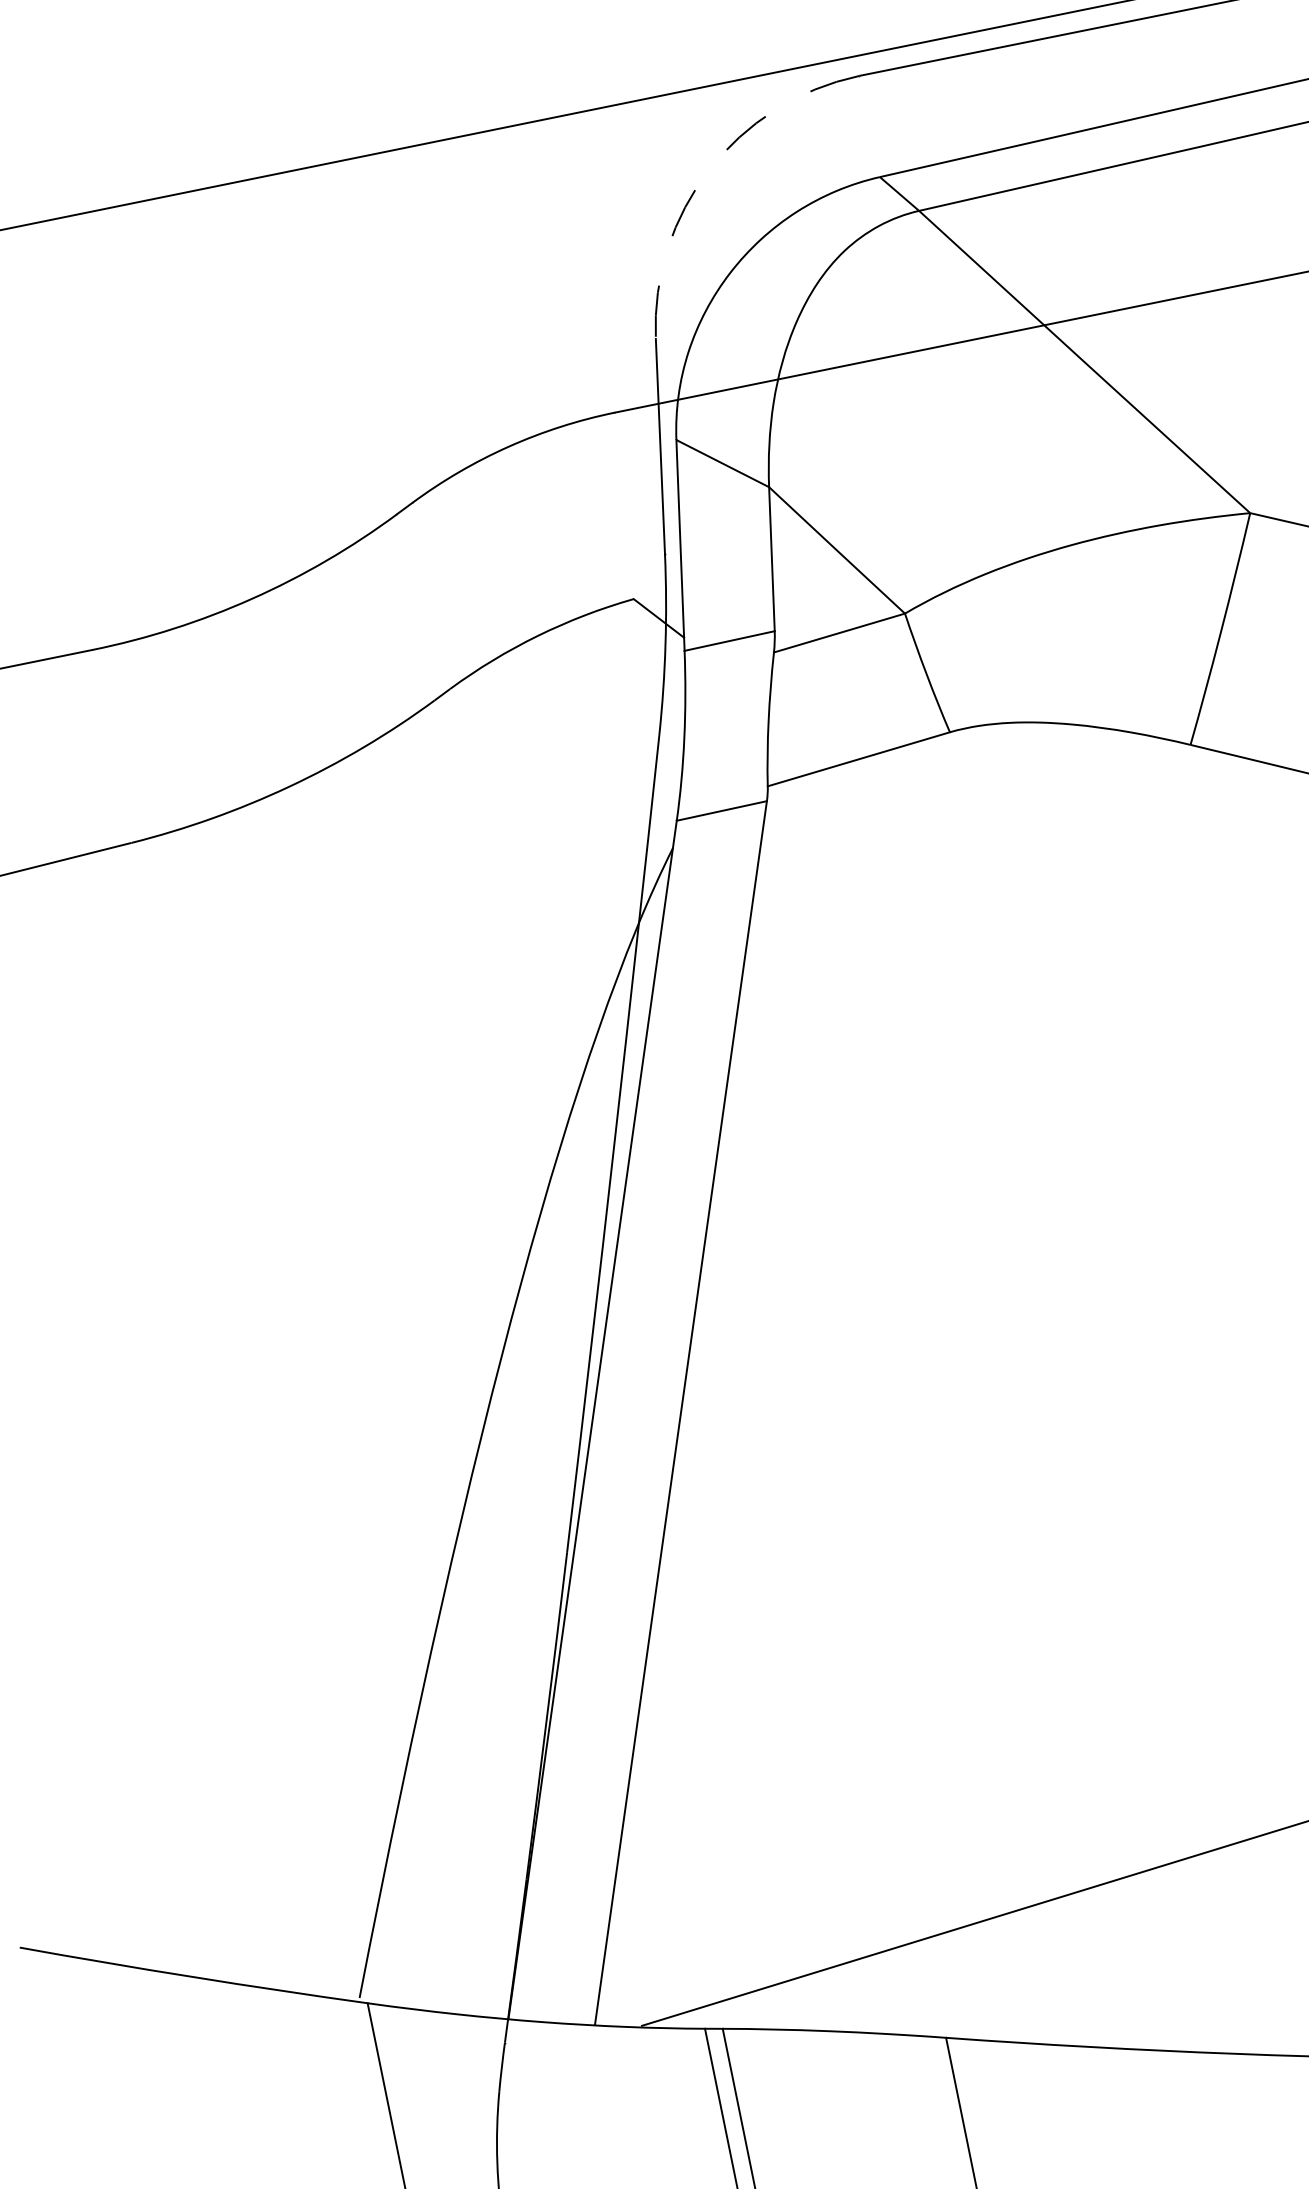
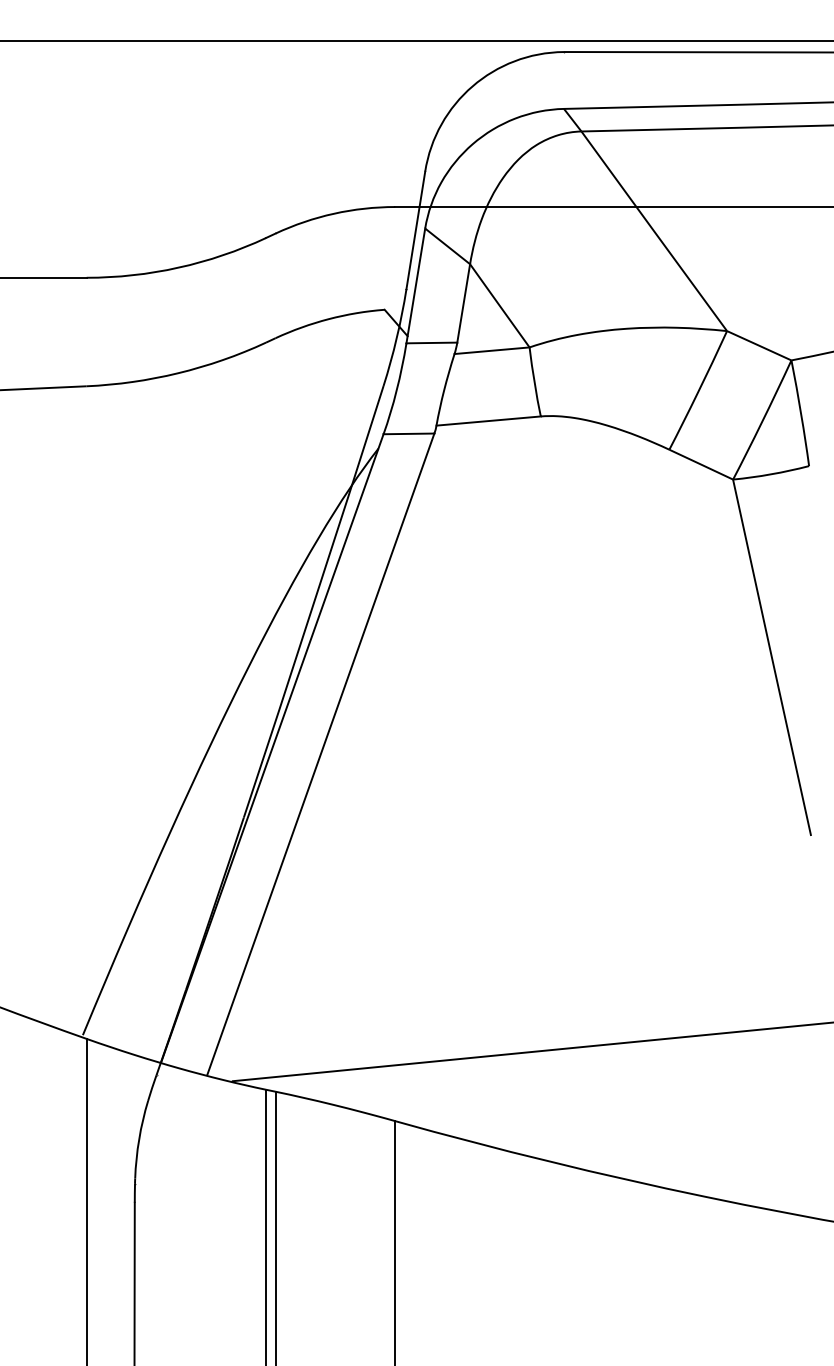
arc: (709, 170) -> (472, 86), dashed -> solid

